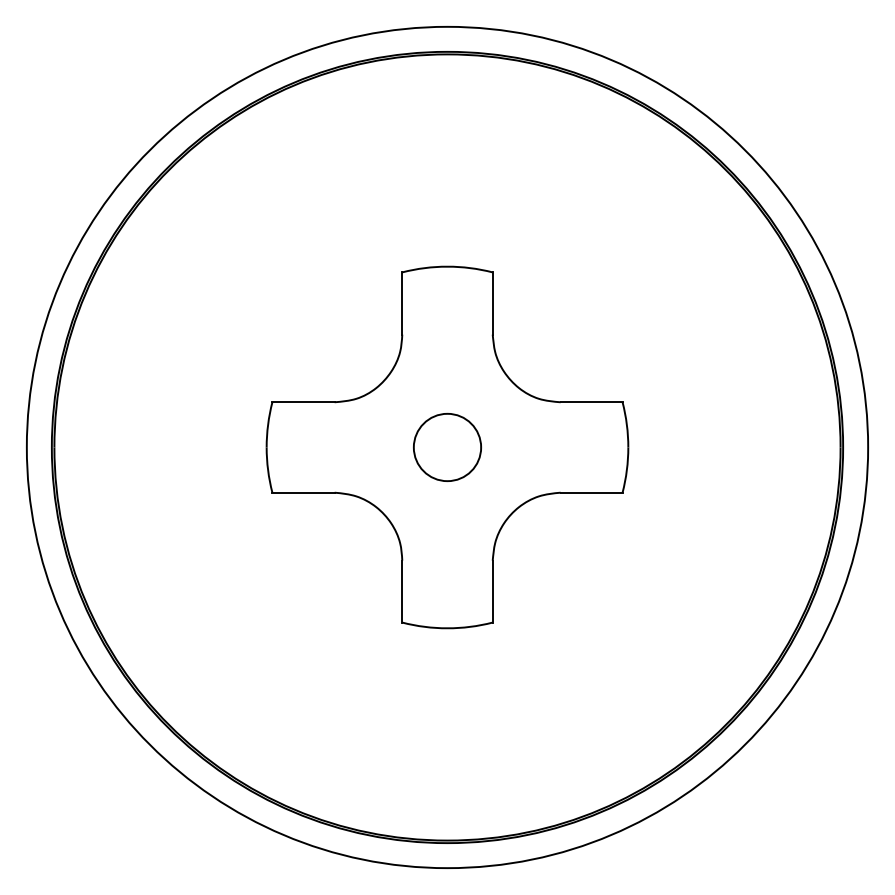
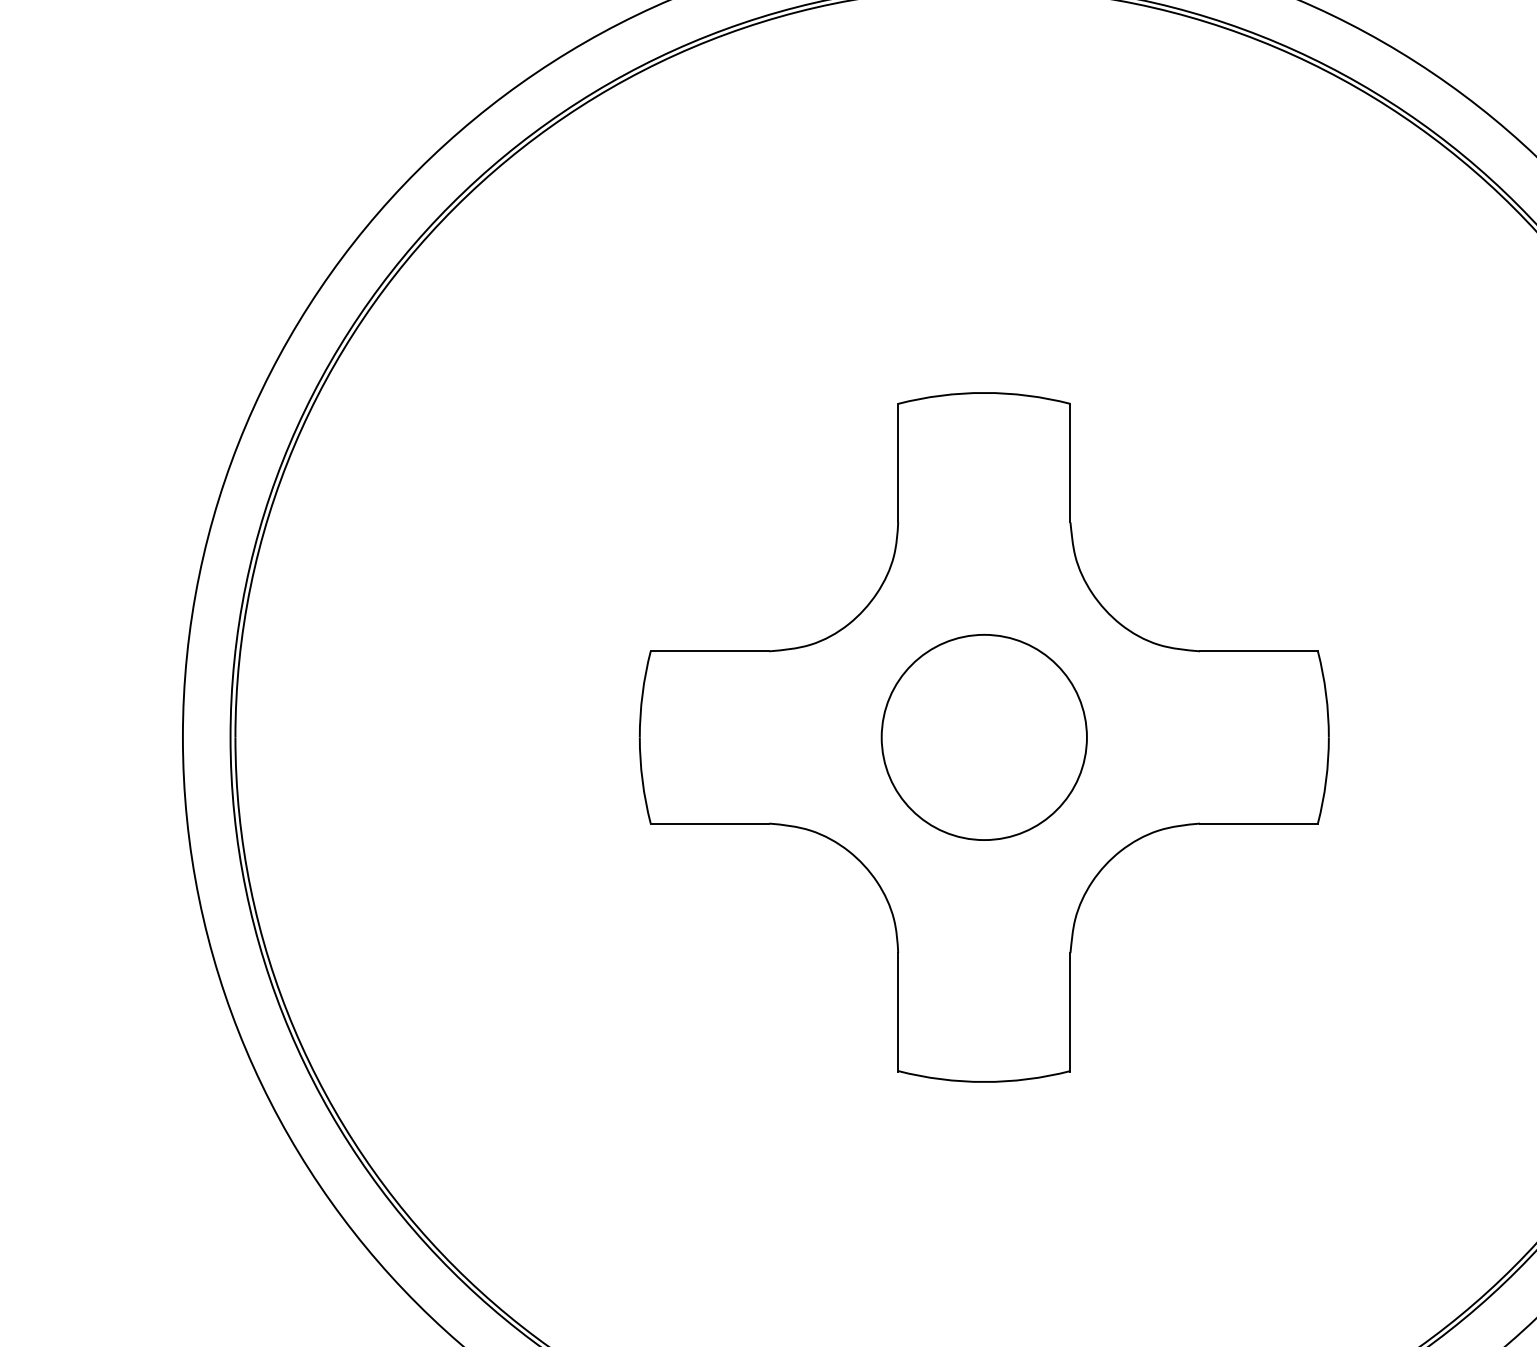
circle: (447, 447) -> (984, 737), size x1.6

